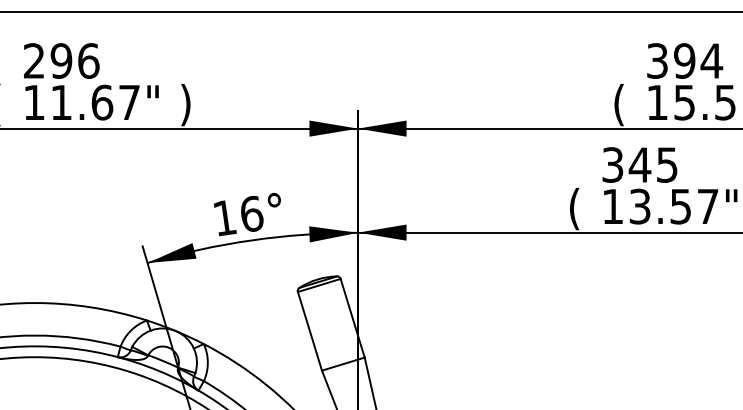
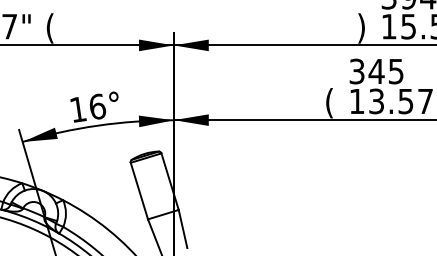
text: (185, 104) -> (49, 28), ) -> (
text: (618, 104) -> (361, 28), ( -> )

